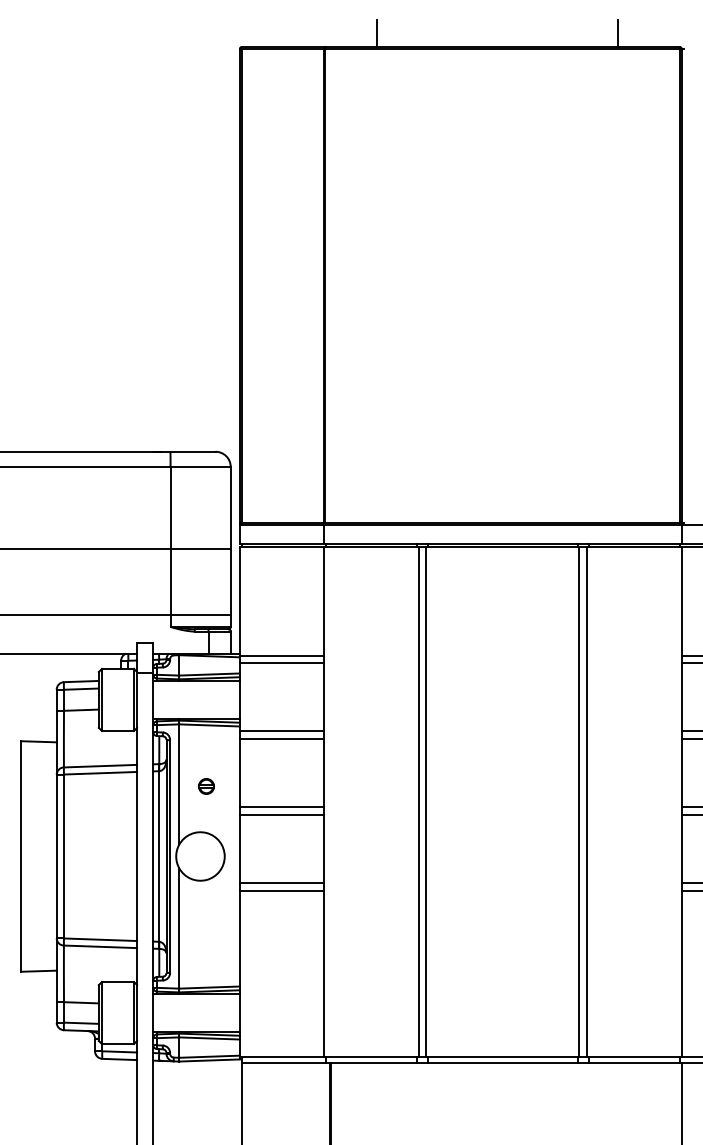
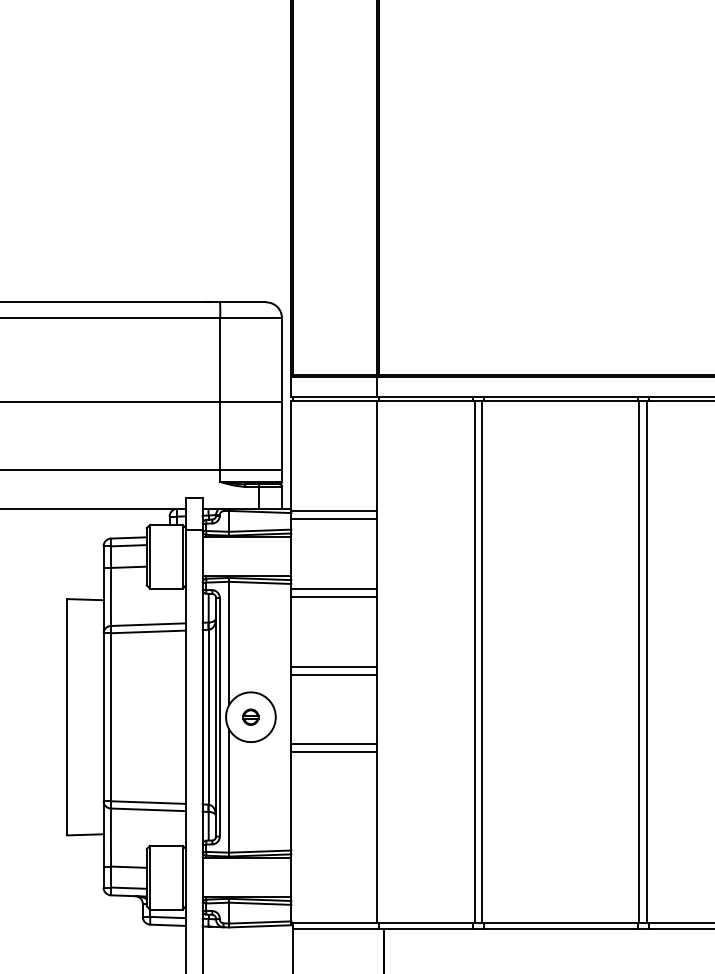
part: (206, 786) -> (250, 717), moved

